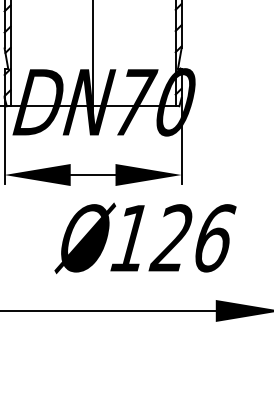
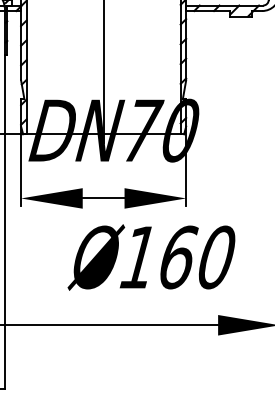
text: (192, 238) -> (196, 257), 126 -> 160

